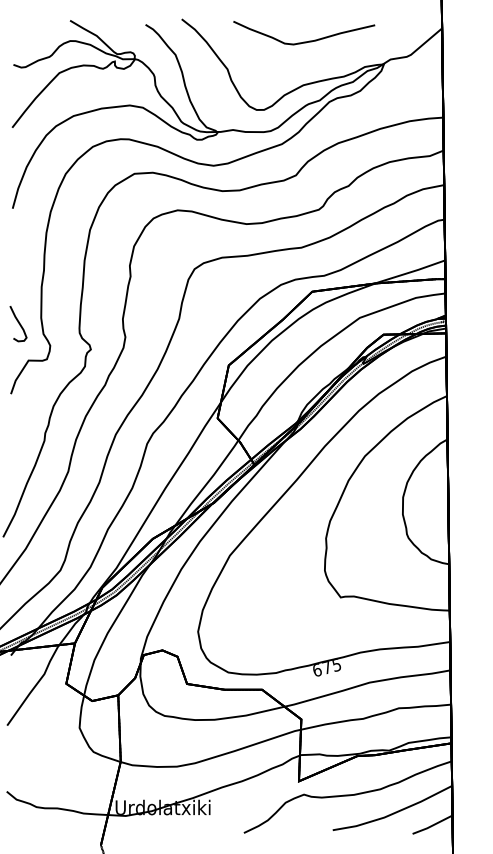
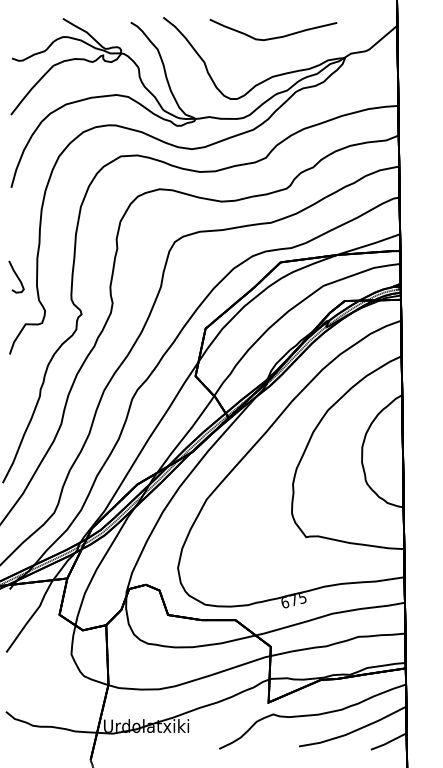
curve: (18, 323) -> (16, 276), moved

